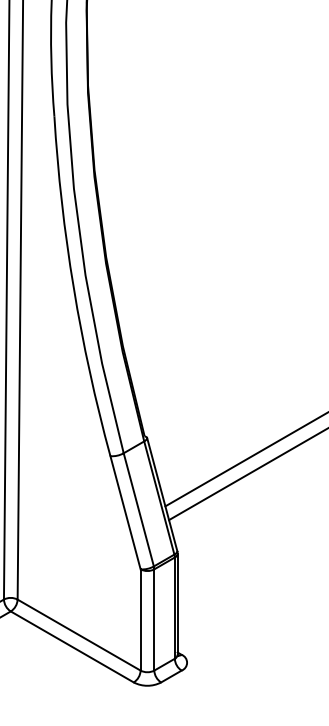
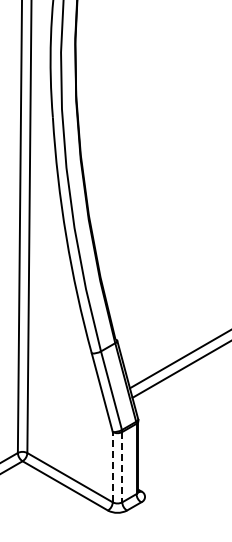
line: (140, 618) -> (112, 466), solid -> dashed
line: (154, 620) -> (122, 467), solid -> dashed

